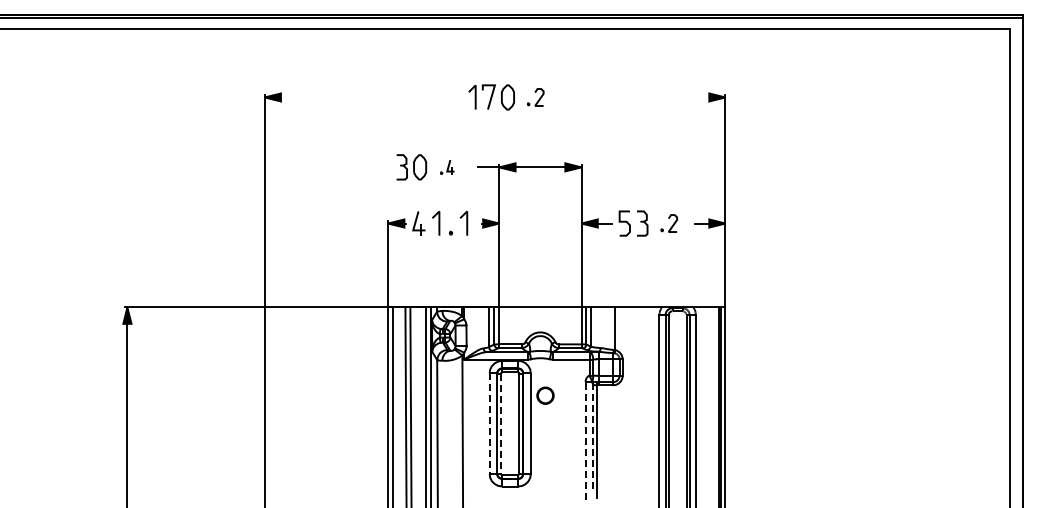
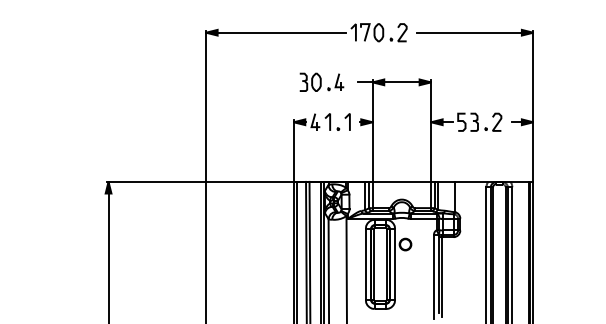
line: (362, 97) -> (275, 32), added
part: (535, 97) -> (398, 32), size x1.43
line: (643, 97) -> (475, 32), added
part: (447, 167) -> (335, 82), size x1.67
part: (669, 223) -> (493, 122), size x1.43
line: (489, 424) -> (365, 265), dashed -> solid
line: (501, 424) -> (374, 265), dashed -> solid
line: (592, 438) -> (438, 274), dashed -> solid
line: (585, 440) -> (433, 276), dashed -> solid

